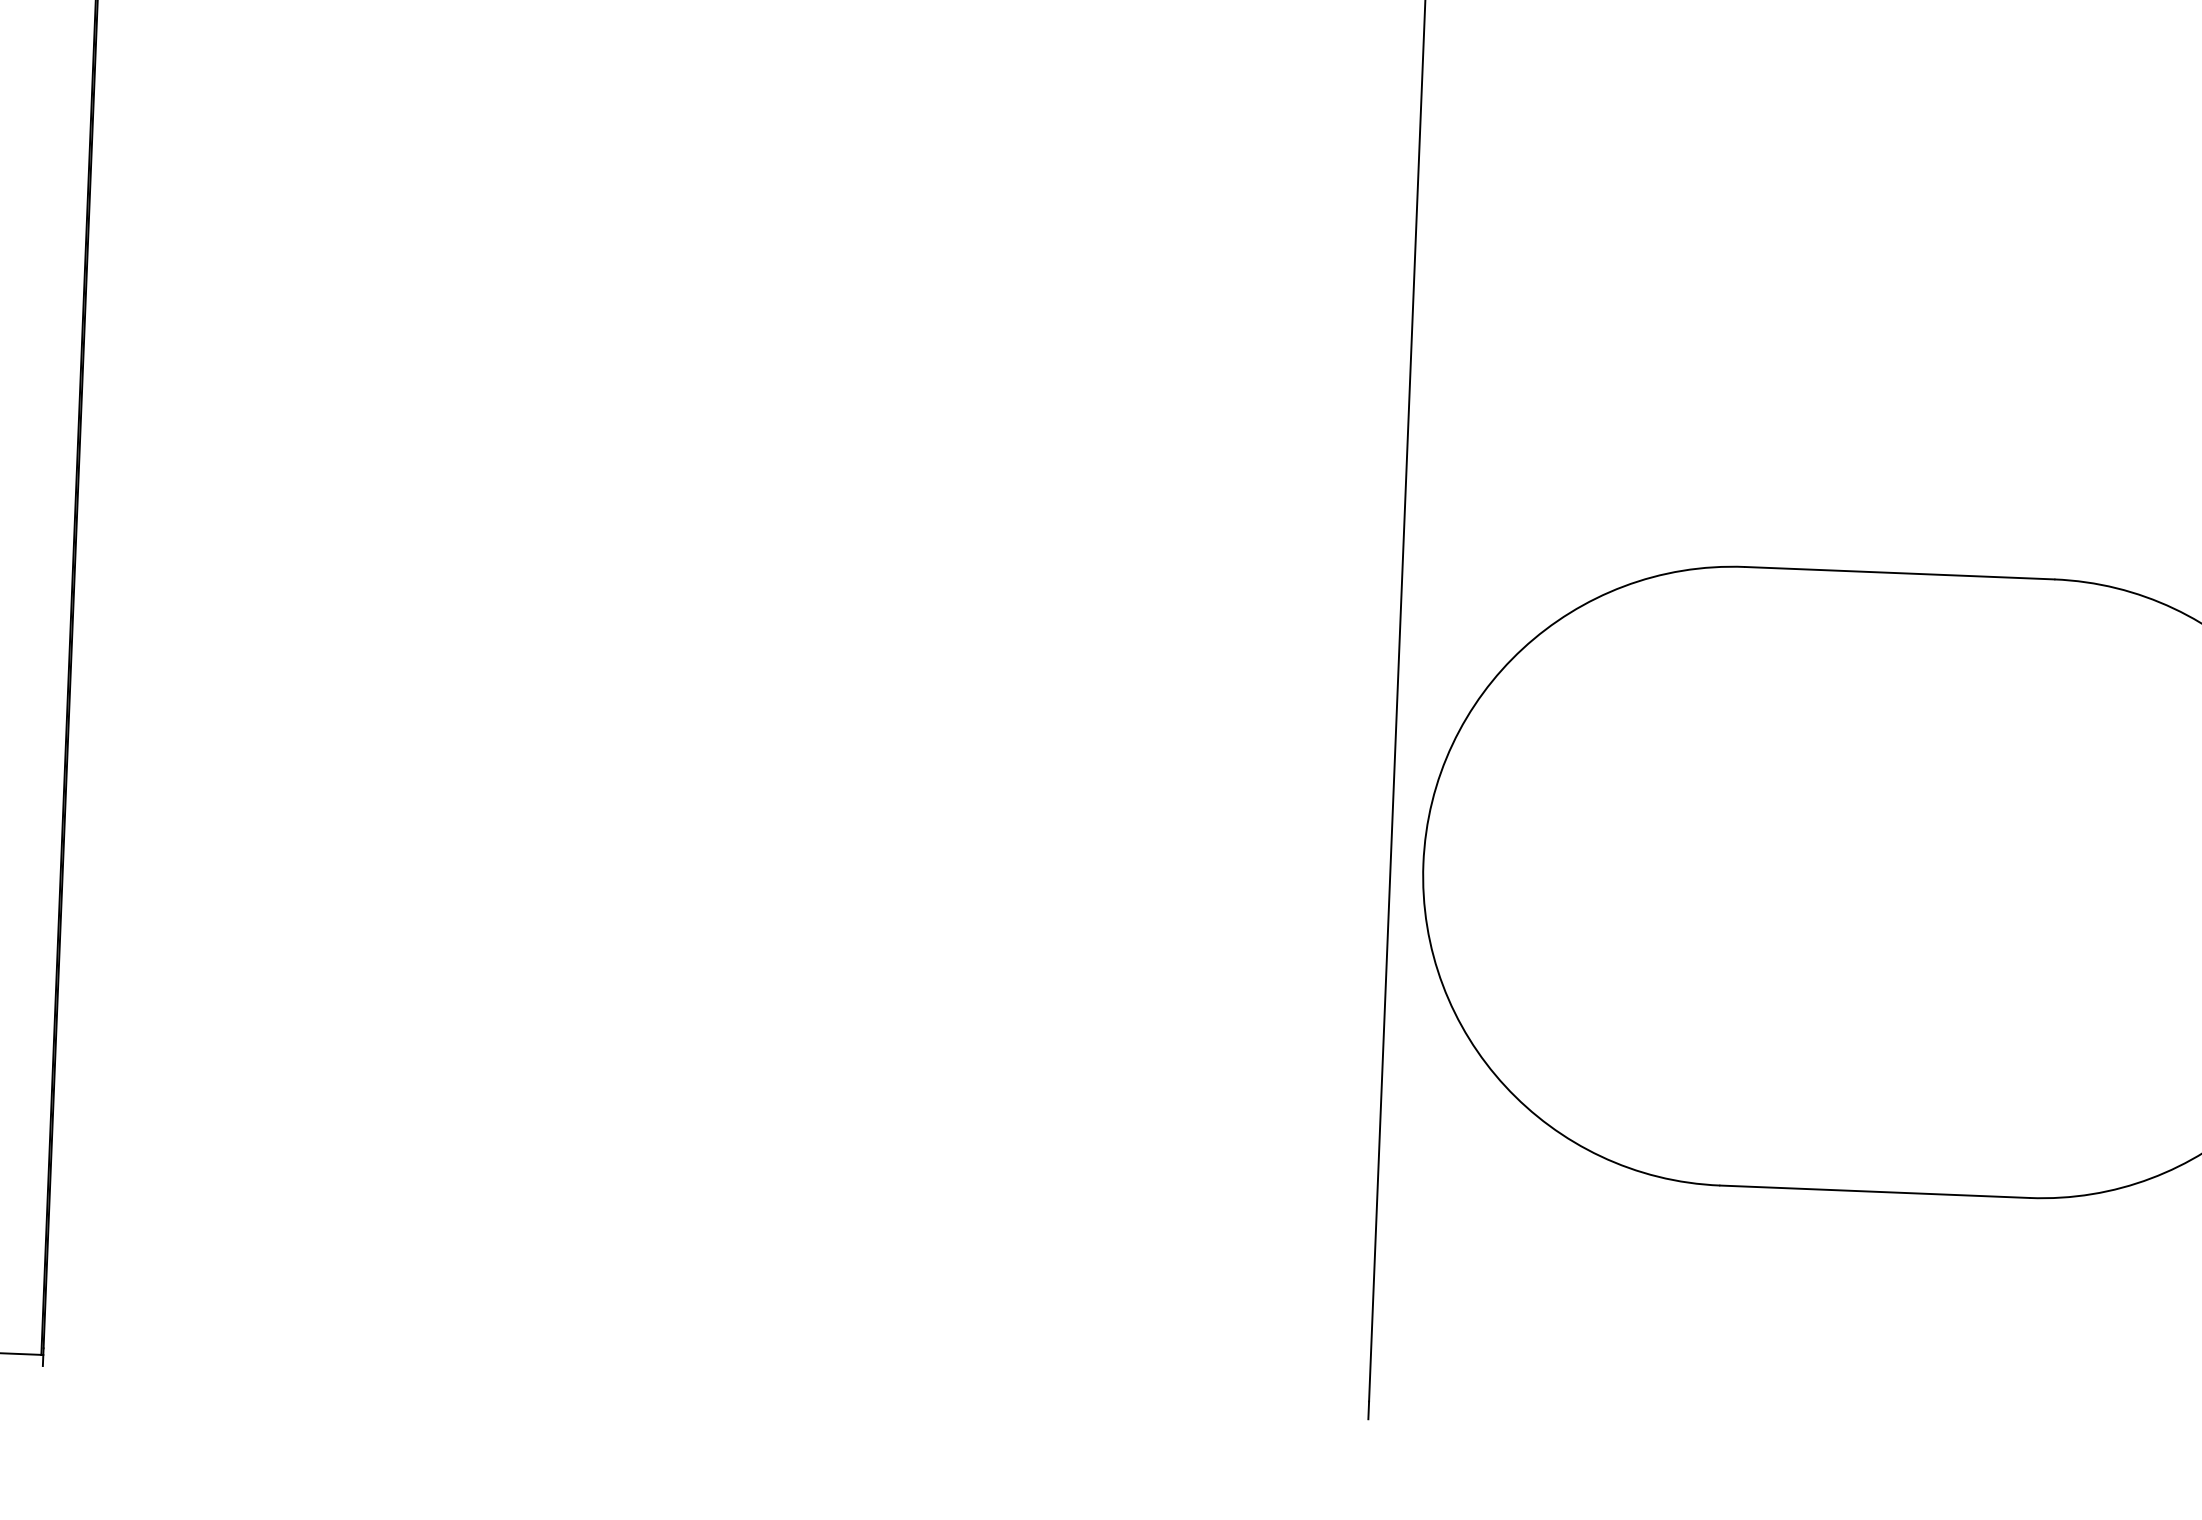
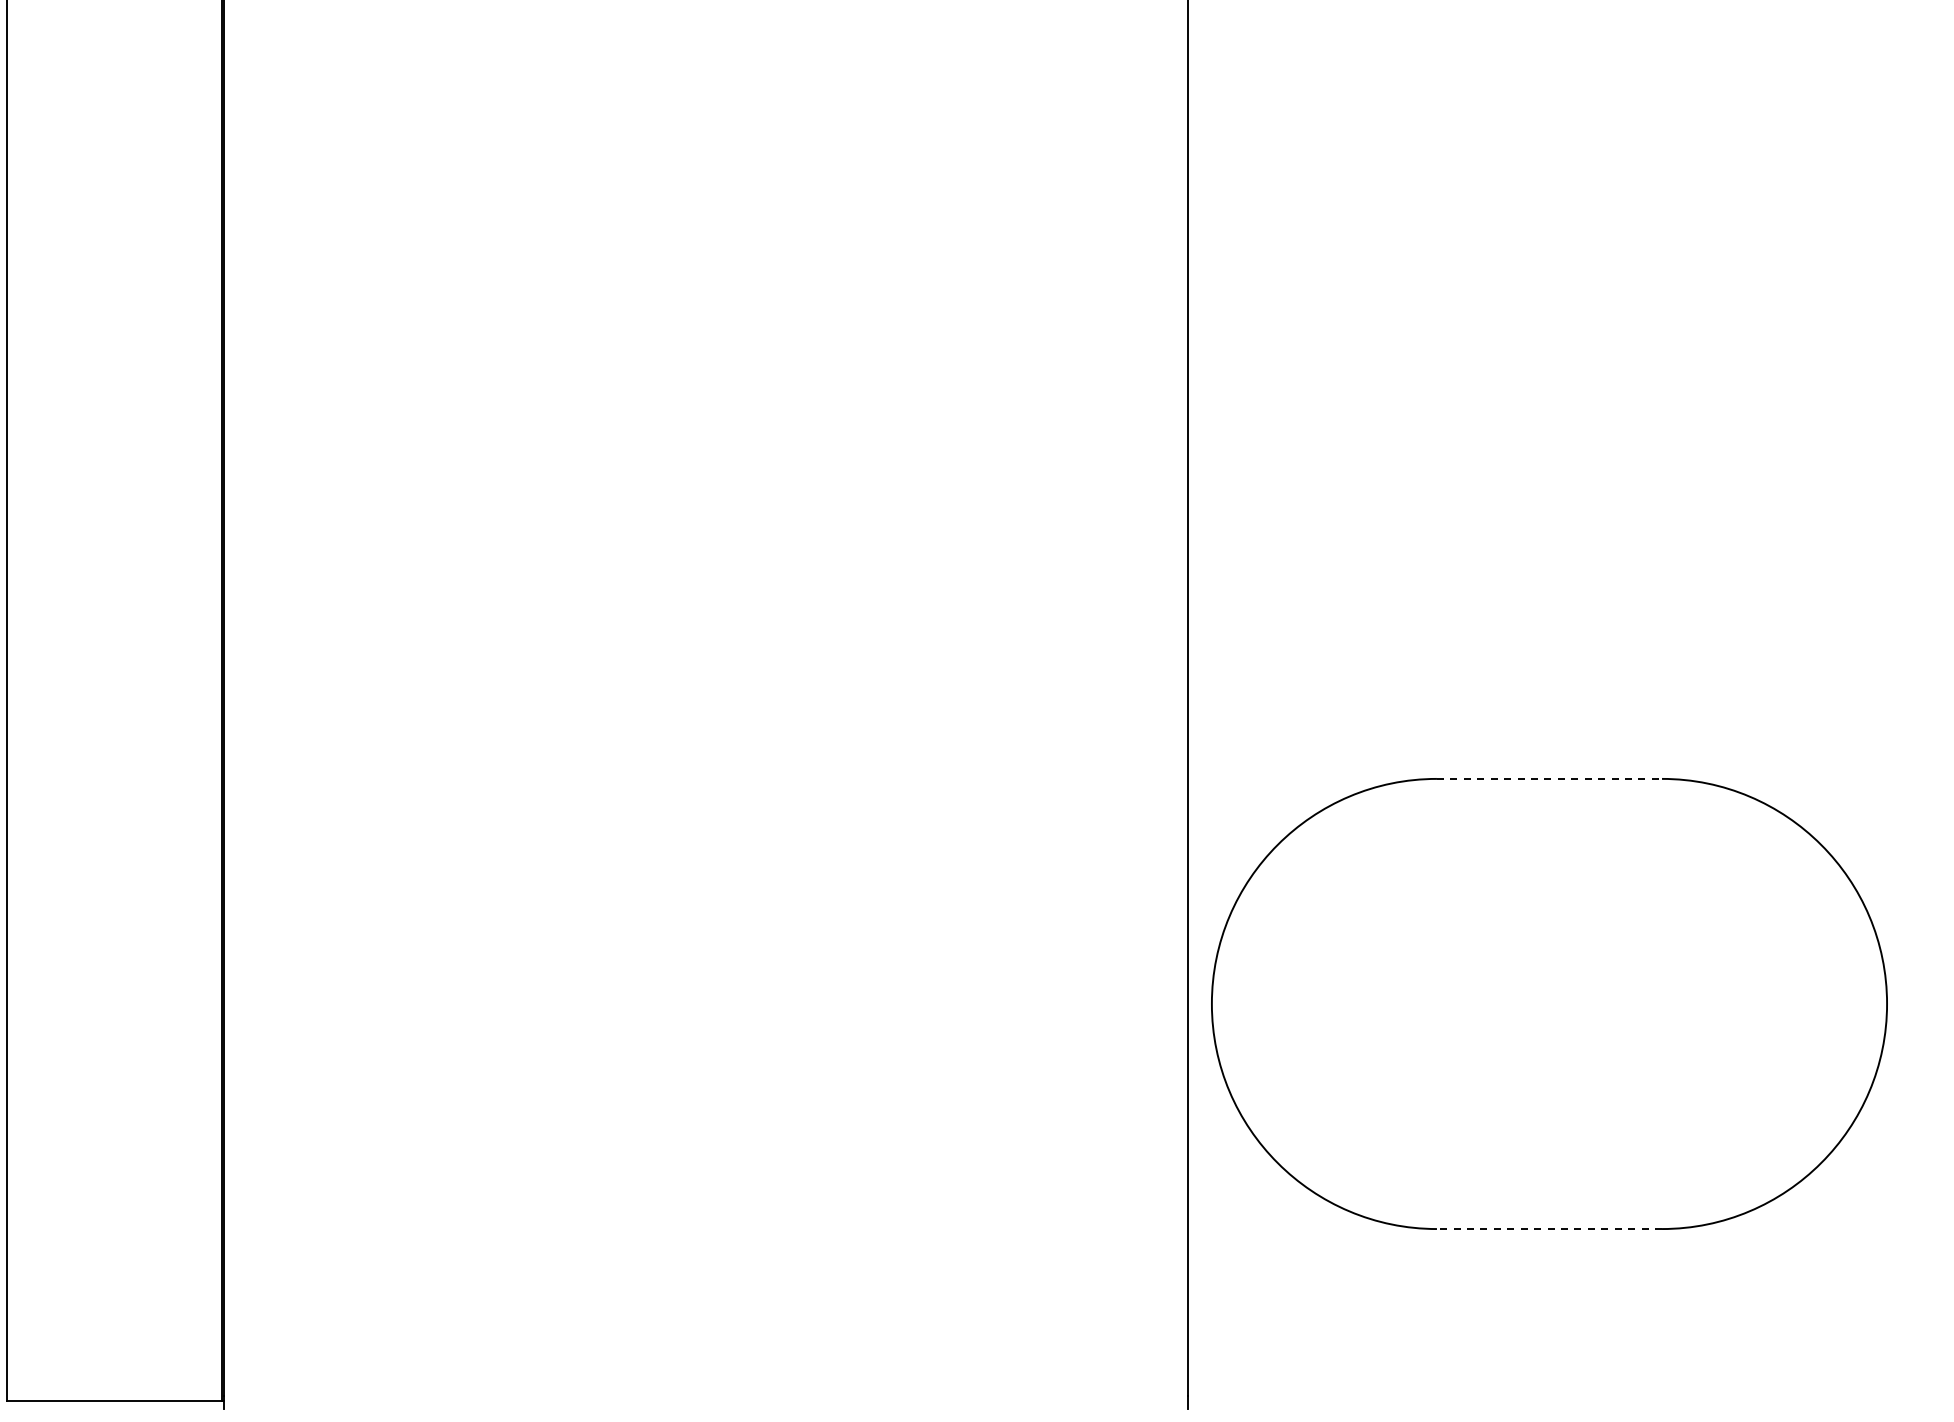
line: (1899, 572) -> (1549, 778), solid -> dashed
line: (1874, 1192) -> (1549, 1229), solid -> dashed

